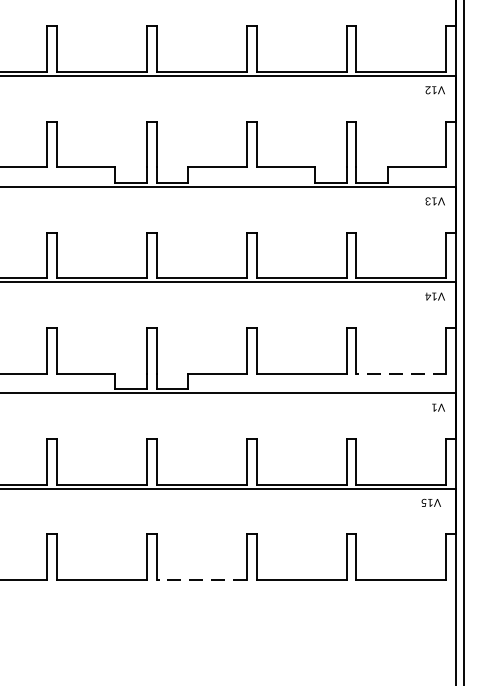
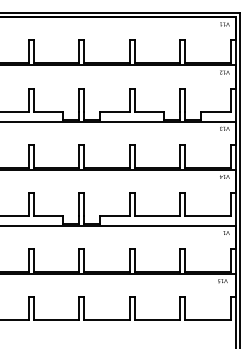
line: (400, 372) -> (207, 215), dashed -> solid
line: (201, 580) -> (106, 320), dashed -> solid

